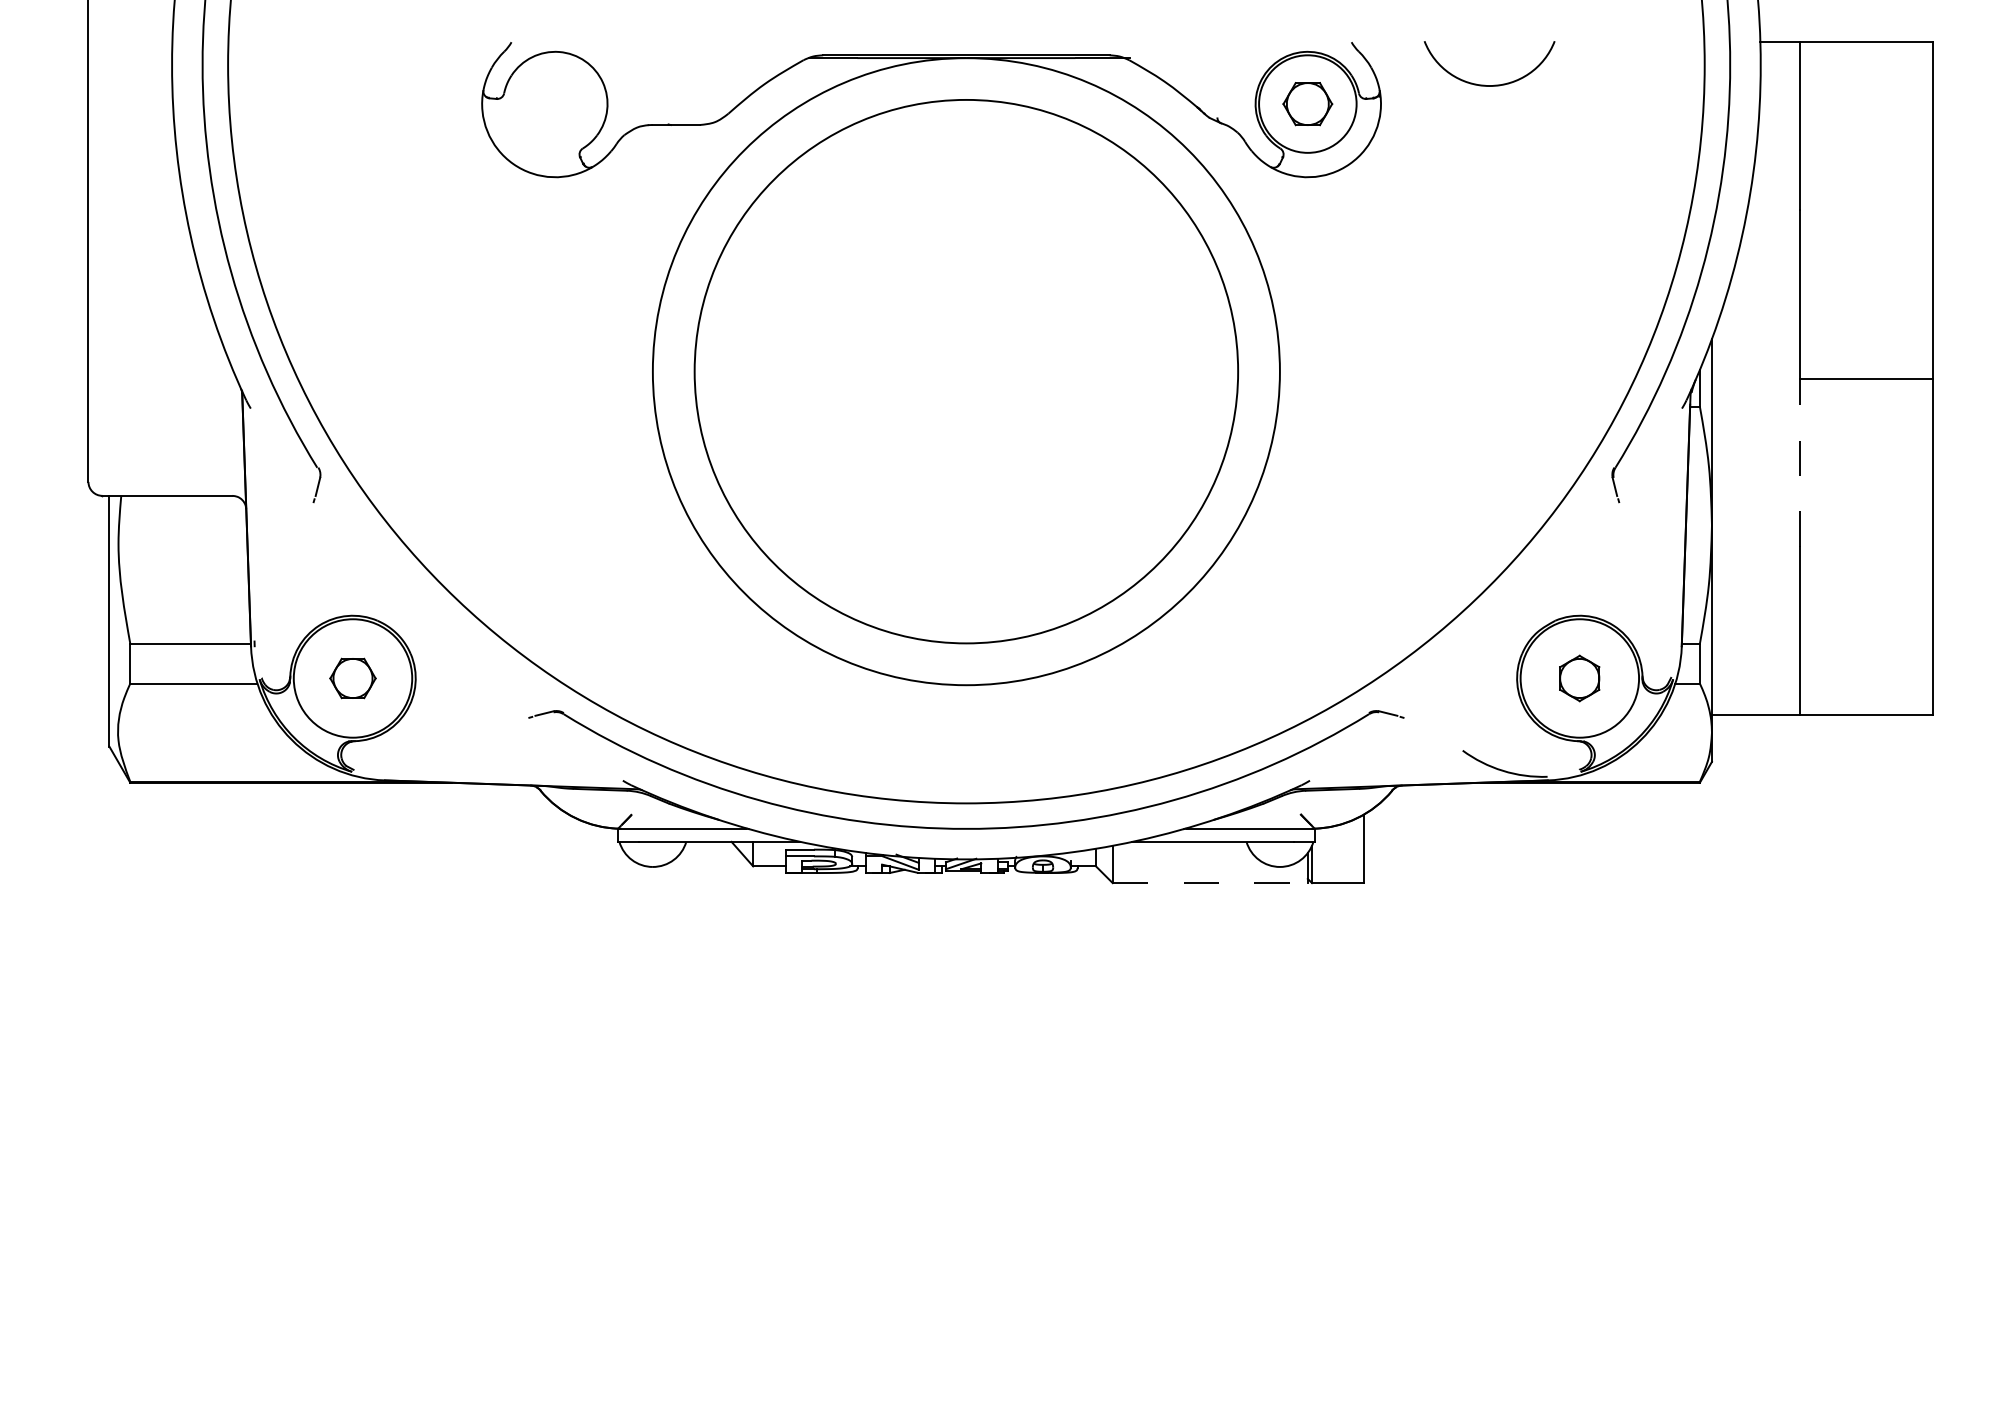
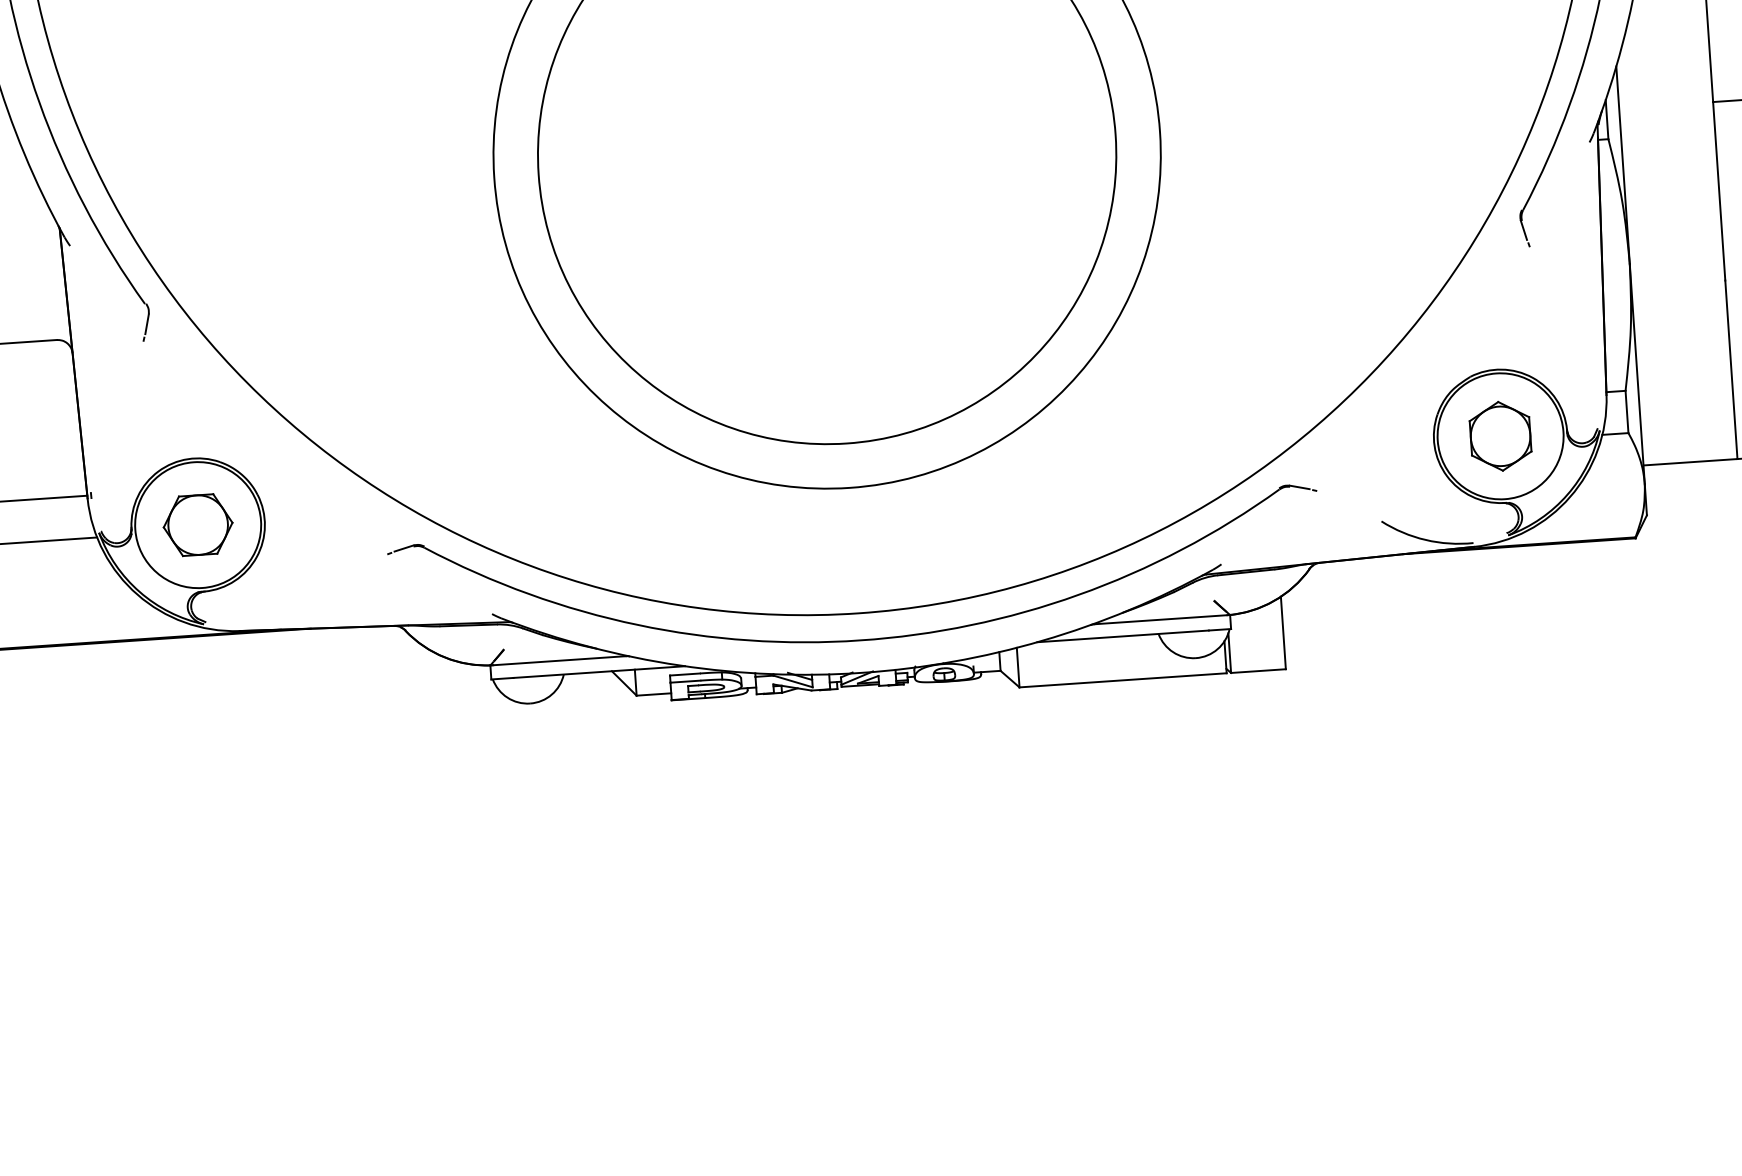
line: (1800, 462) -> (1719, 191), dashed -> solid
part: (352, 678) -> (197, 525), size x1.43
part: (1579, 678) -> (1500, 436), size x1.43
line: (1210, 883) -> (1123, 680), dashed -> solid

